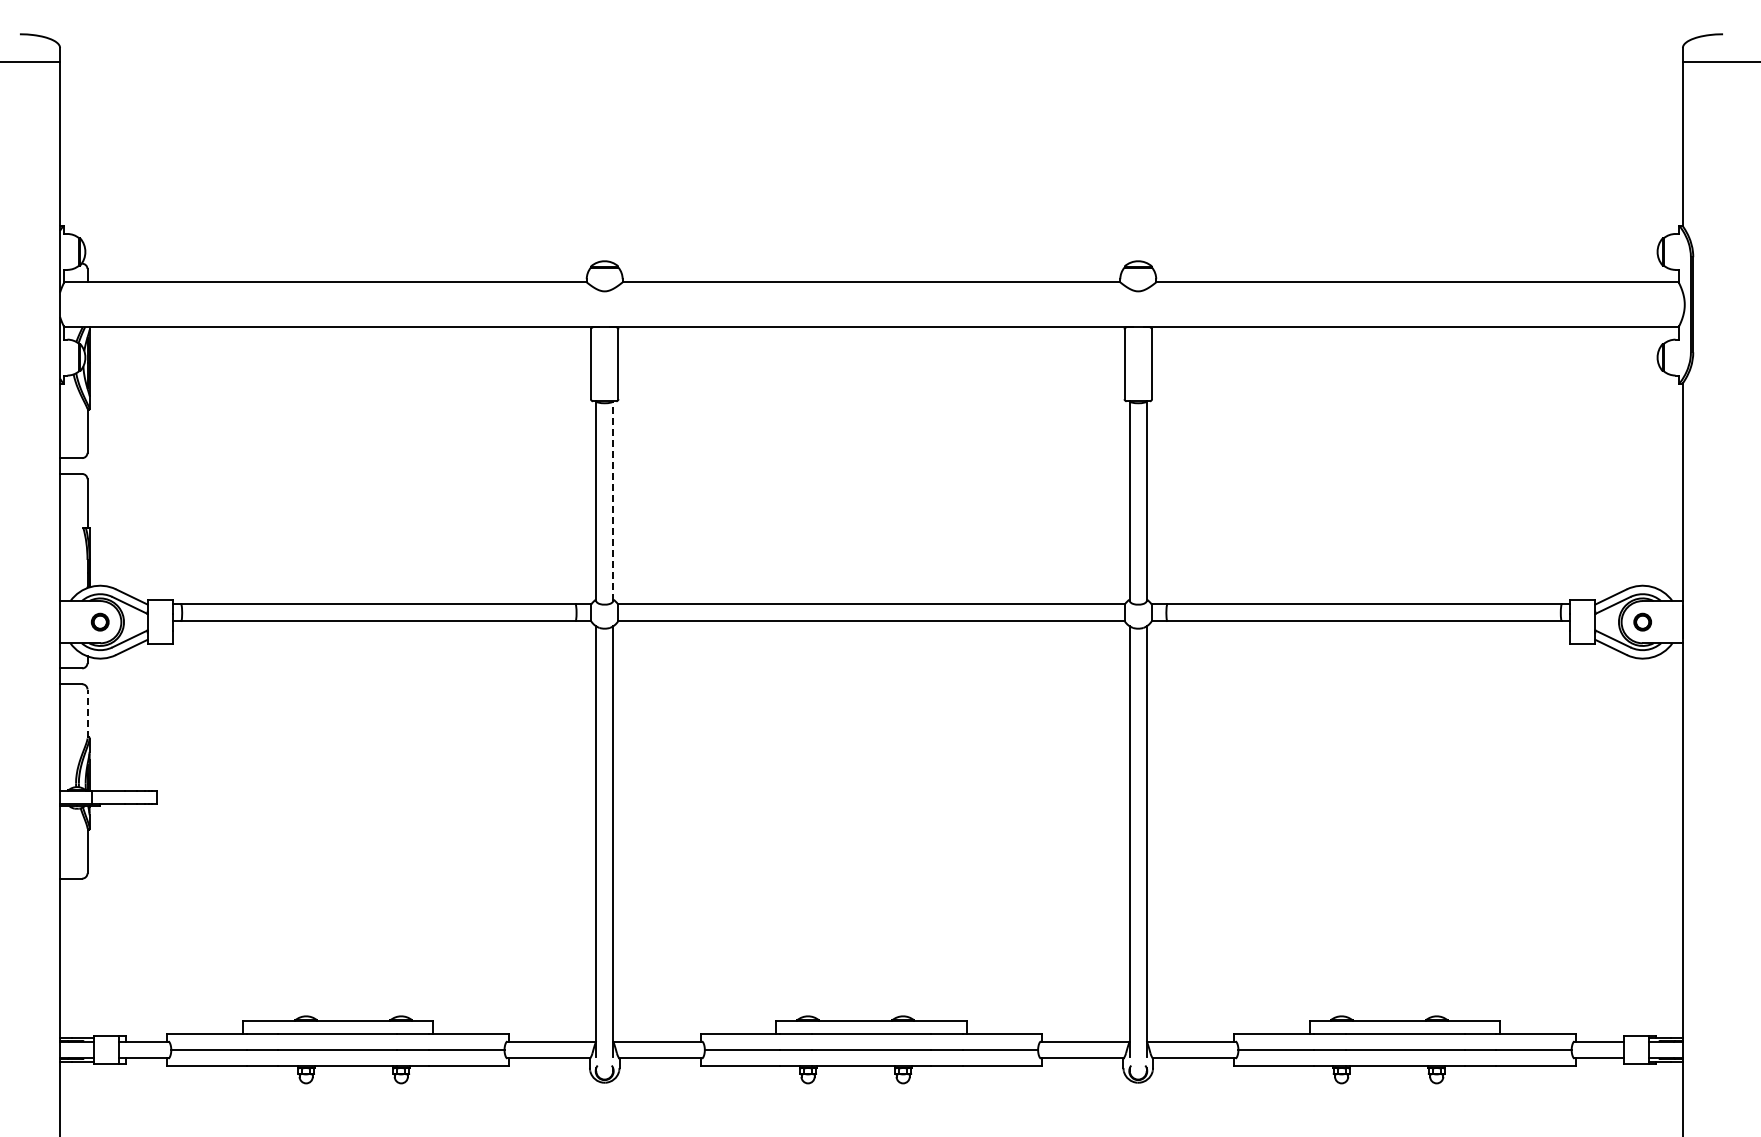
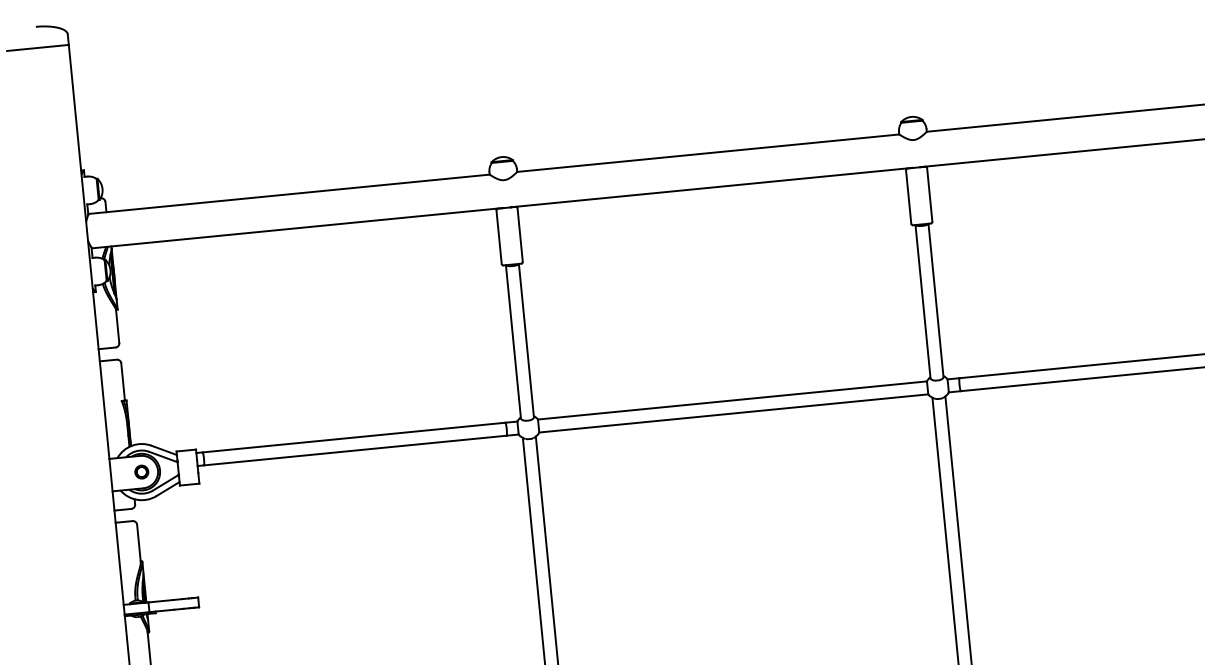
line: (613, 501) -> (526, 340), dashed -> solid
line: (87, 713) -> (138, 543), dashed -> solid

